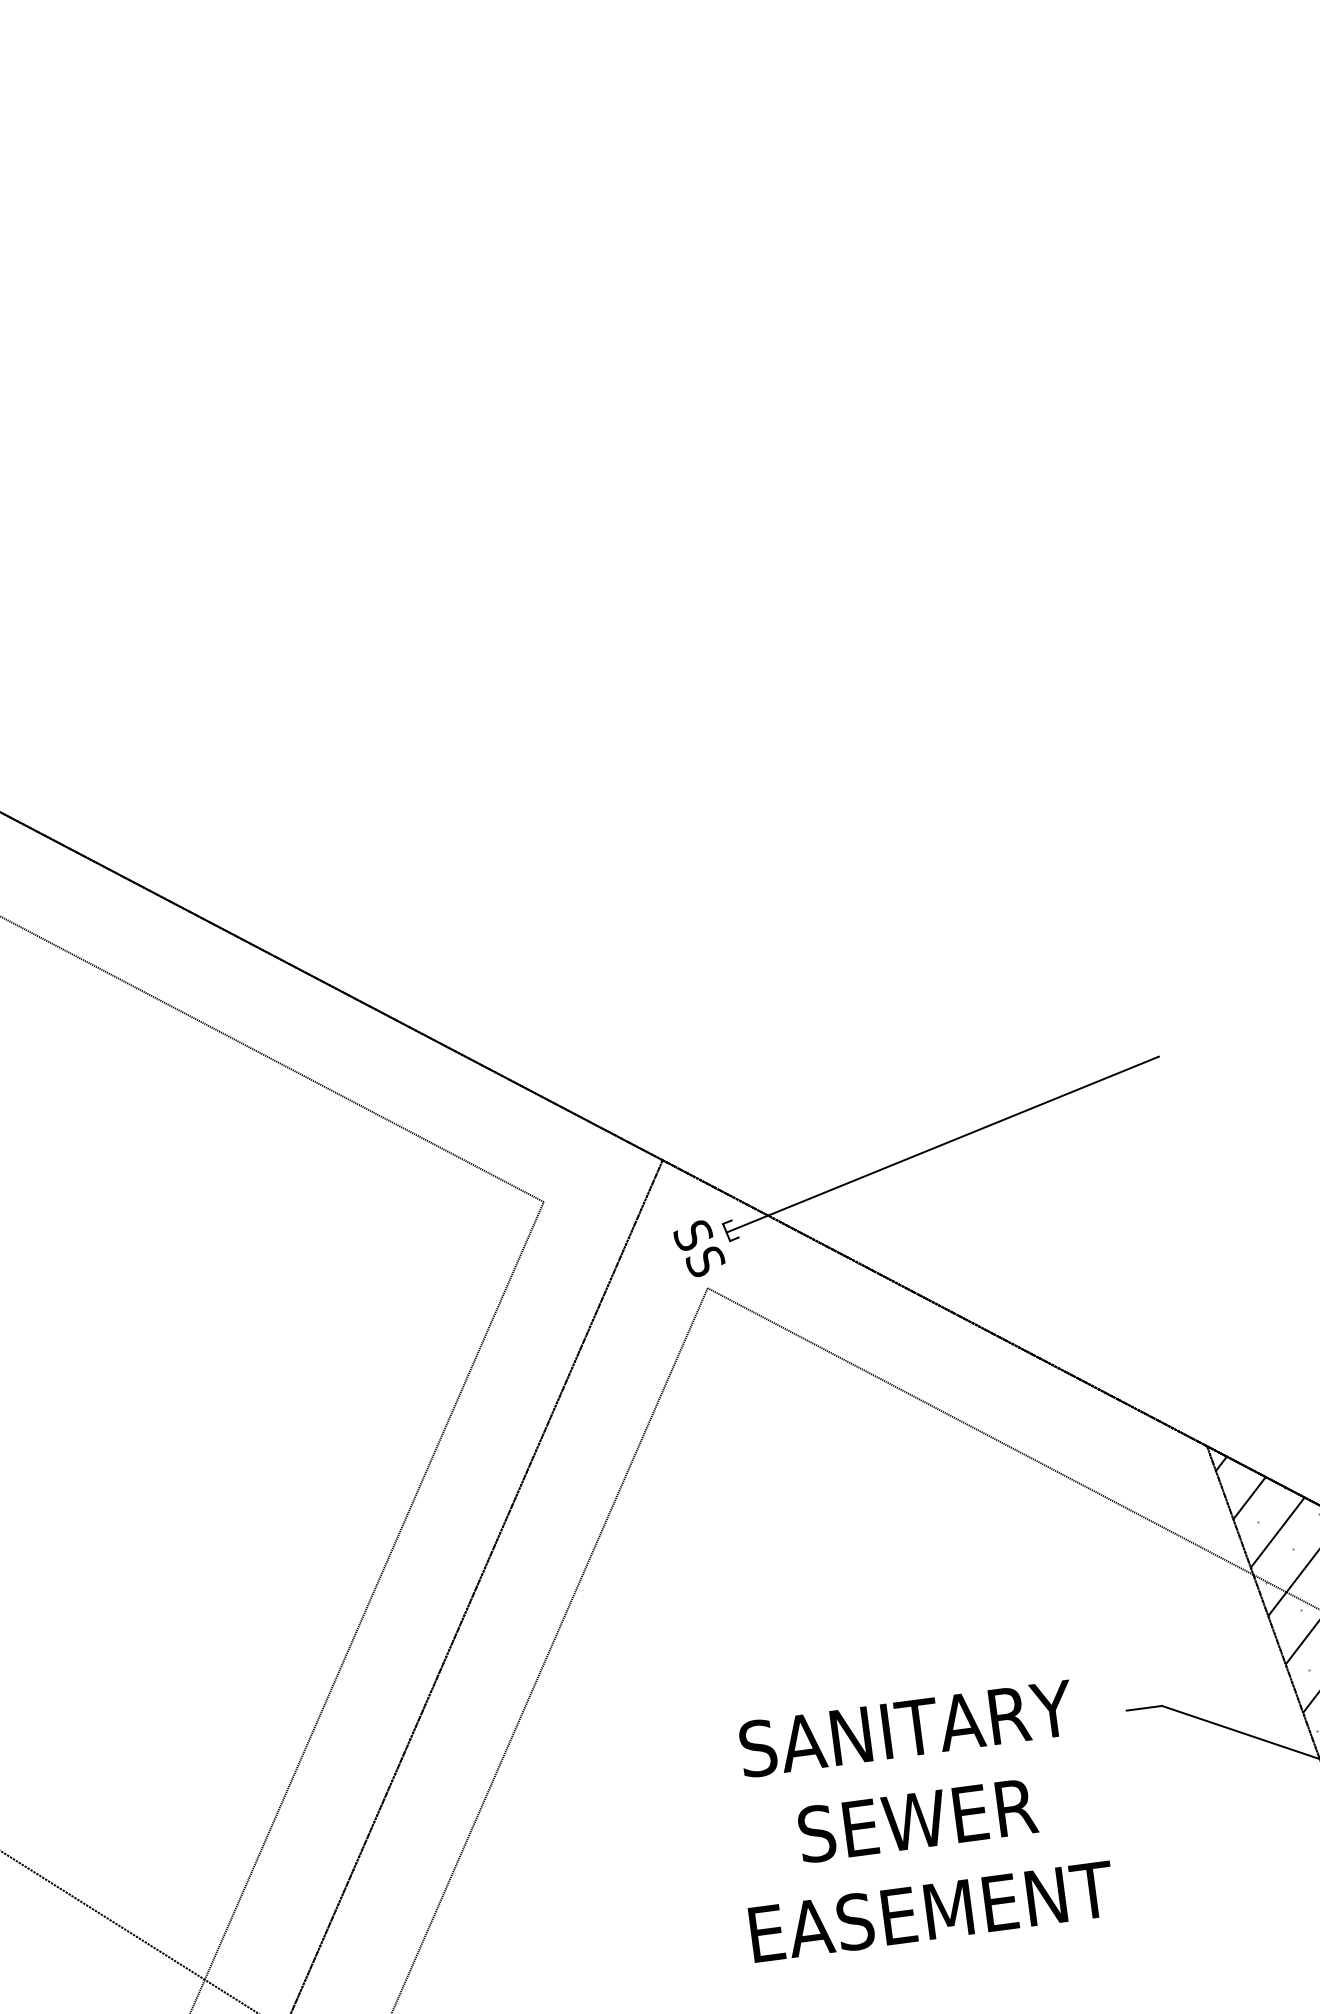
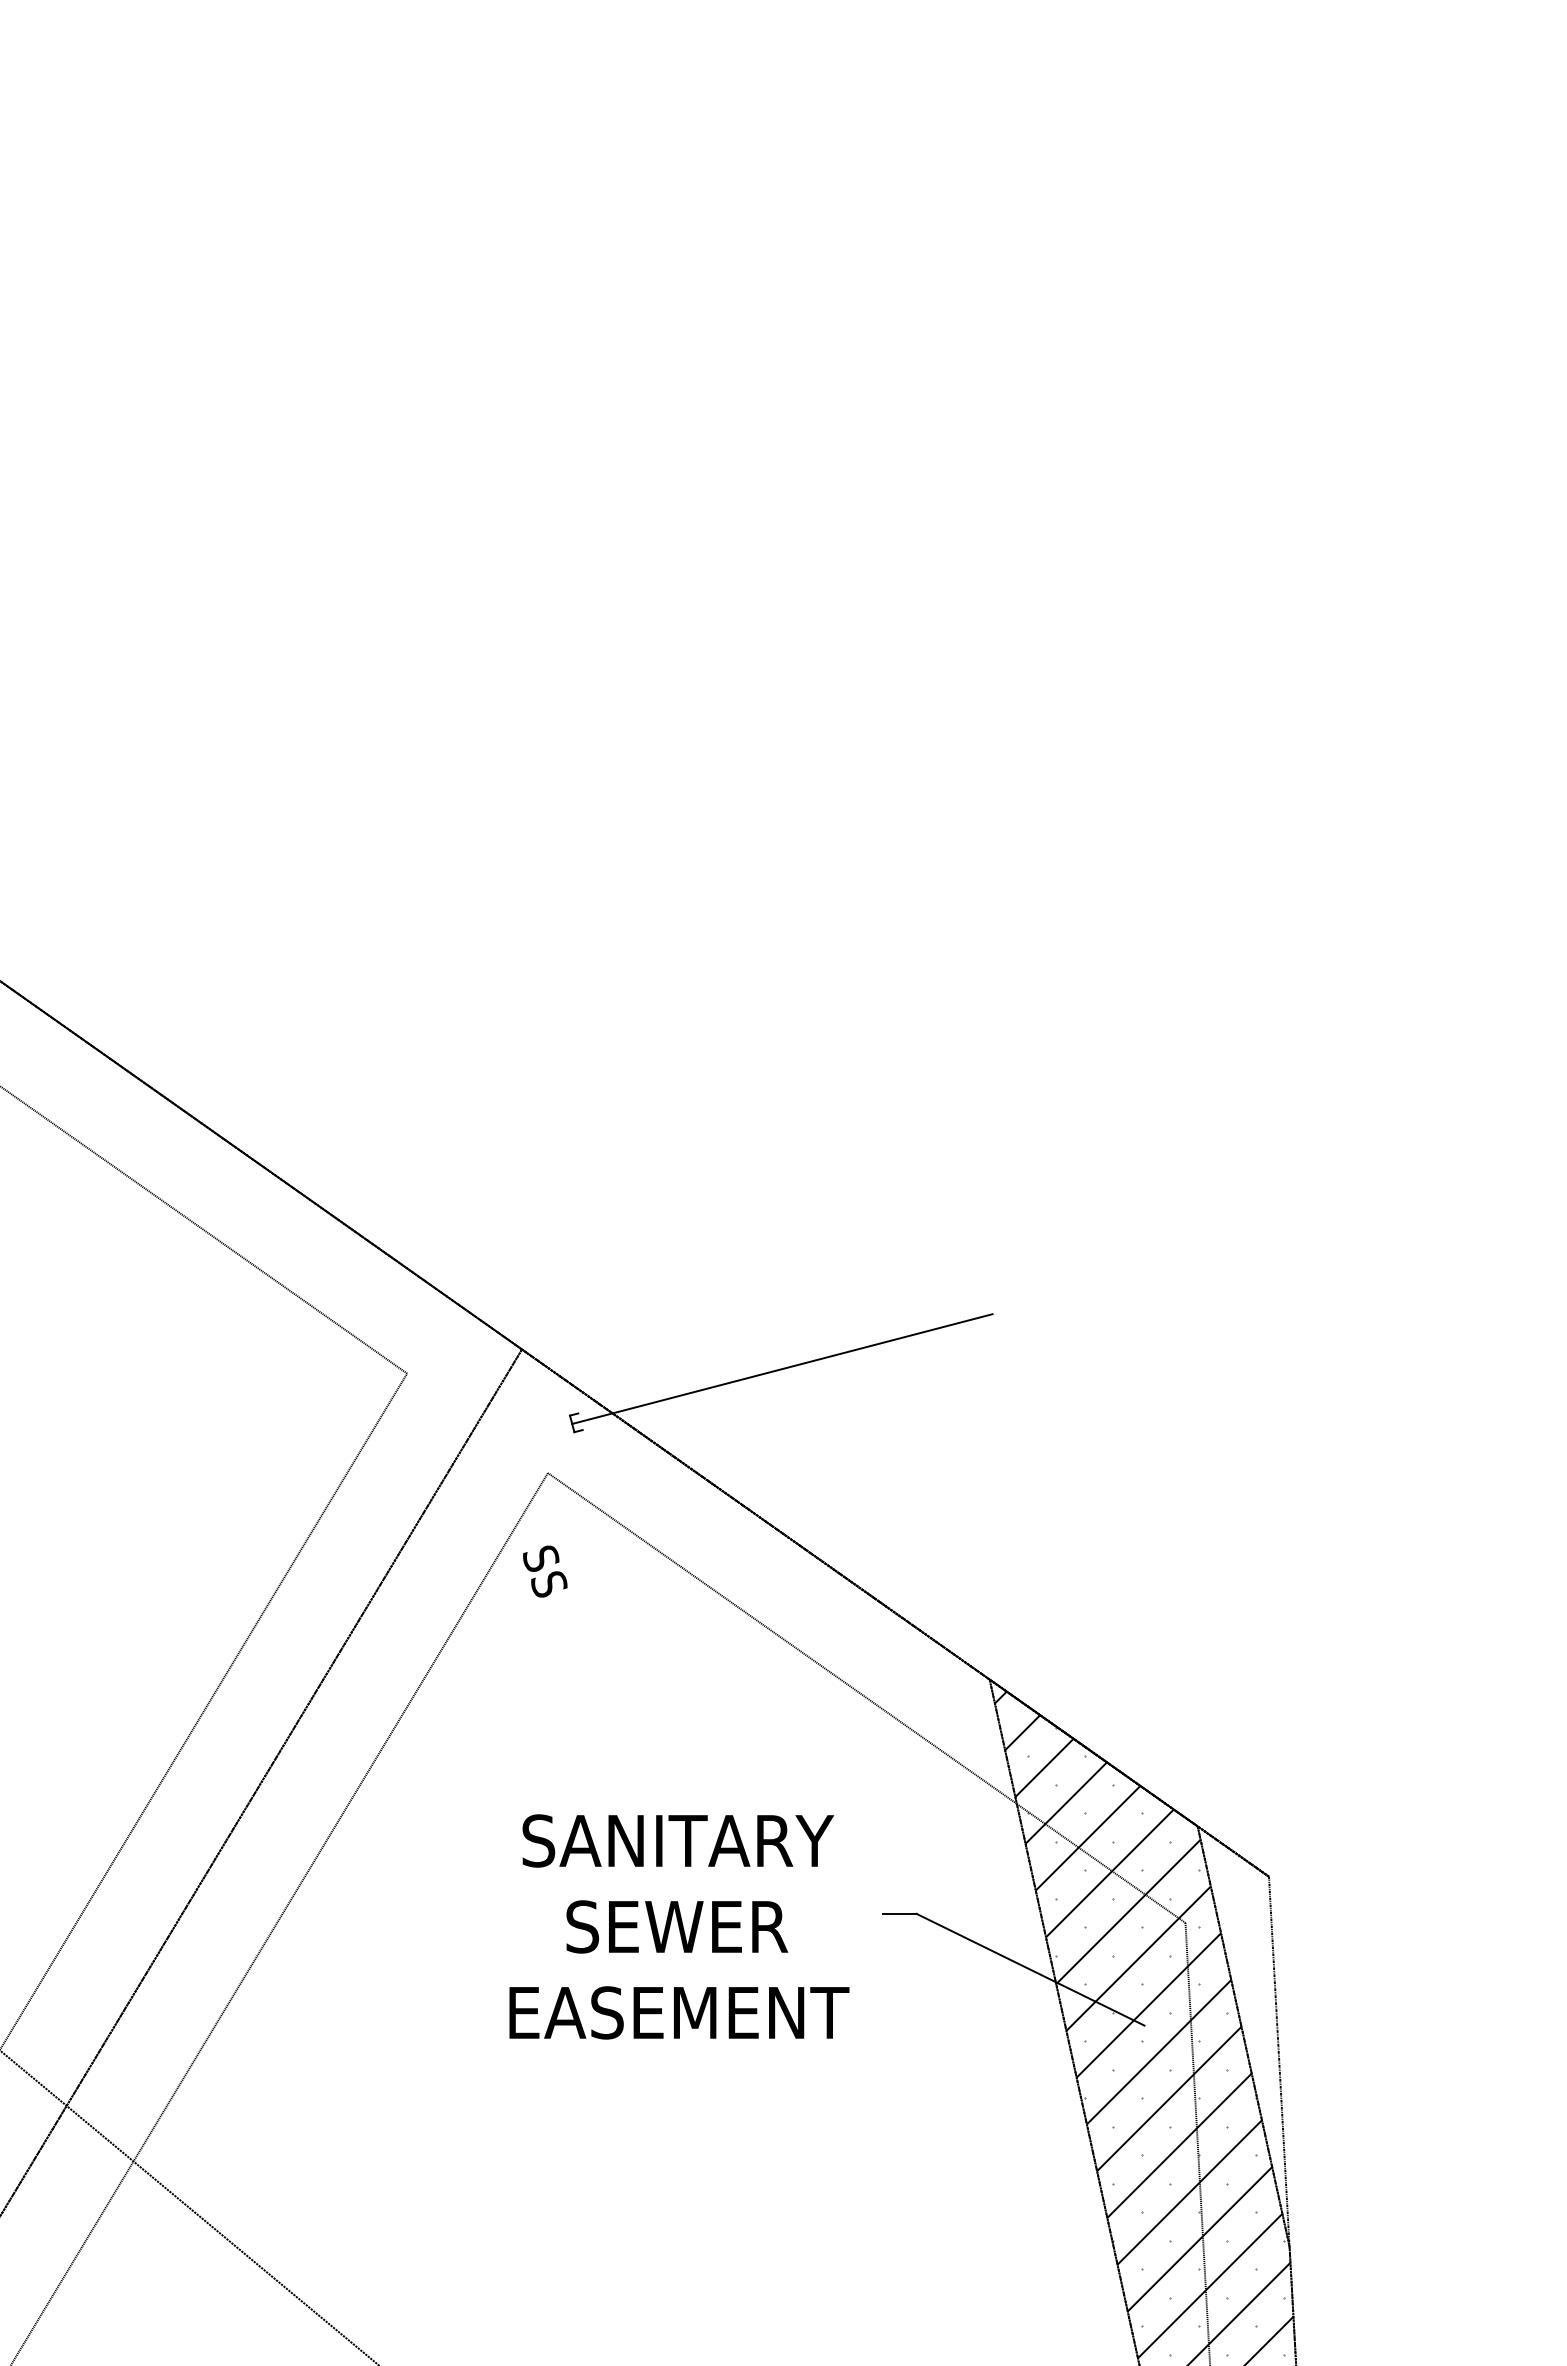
text: (699, 1248) -> (545, 1571), moved
text: (920, 1819) -> (679, 1926), moved

